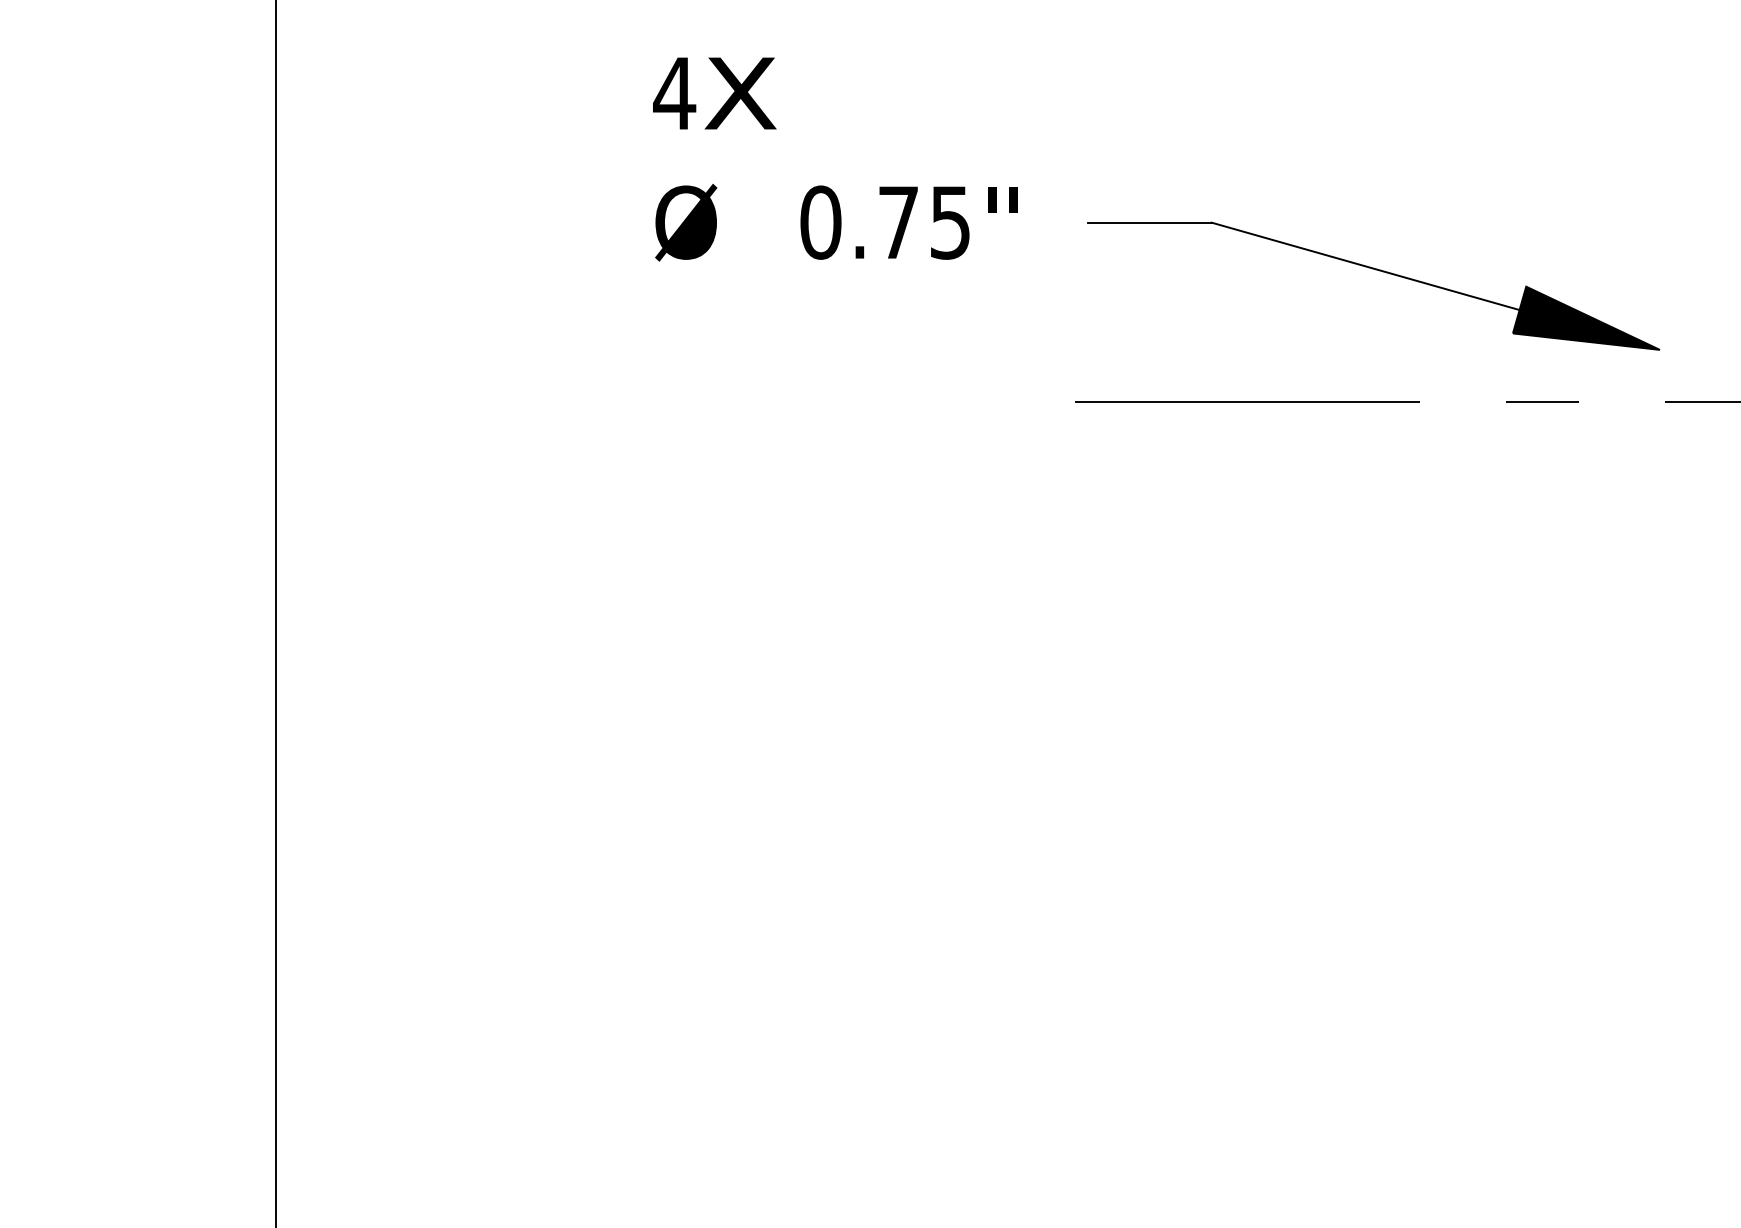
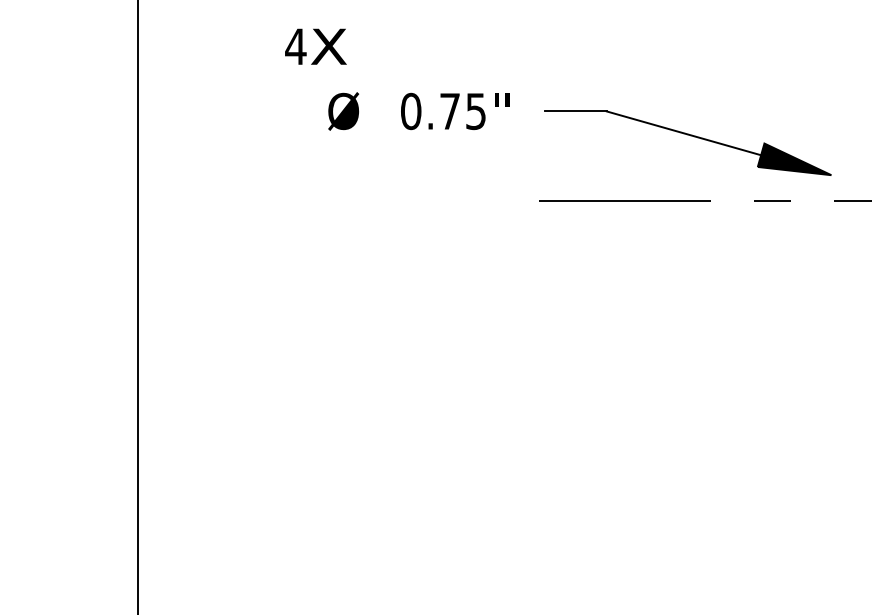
text: (713, 92) -> (315, 46), moved

